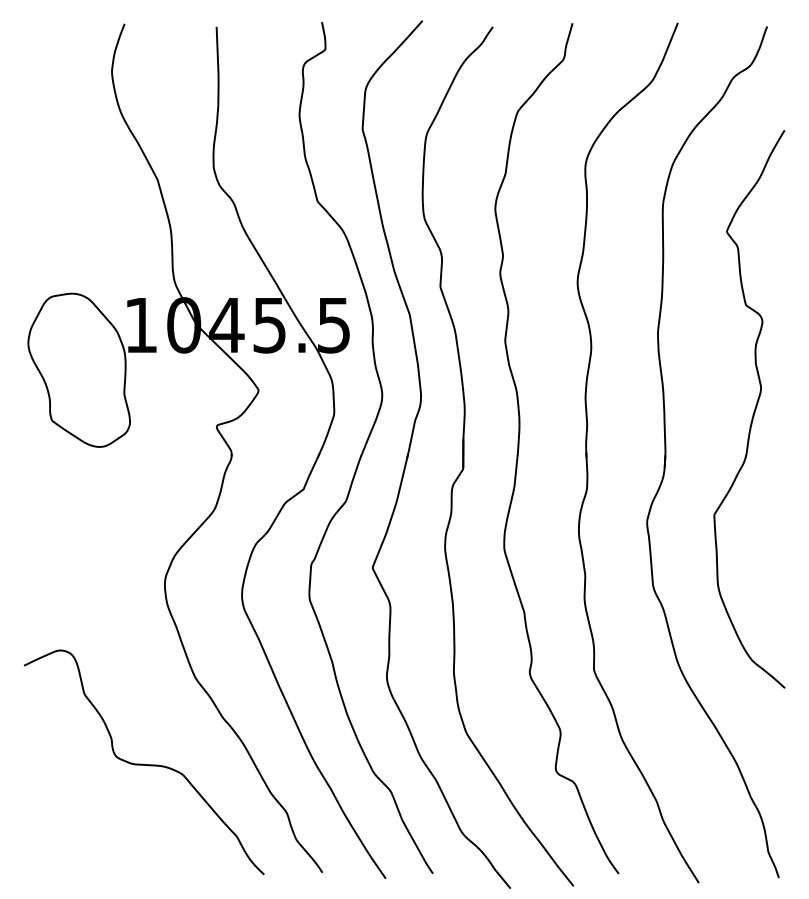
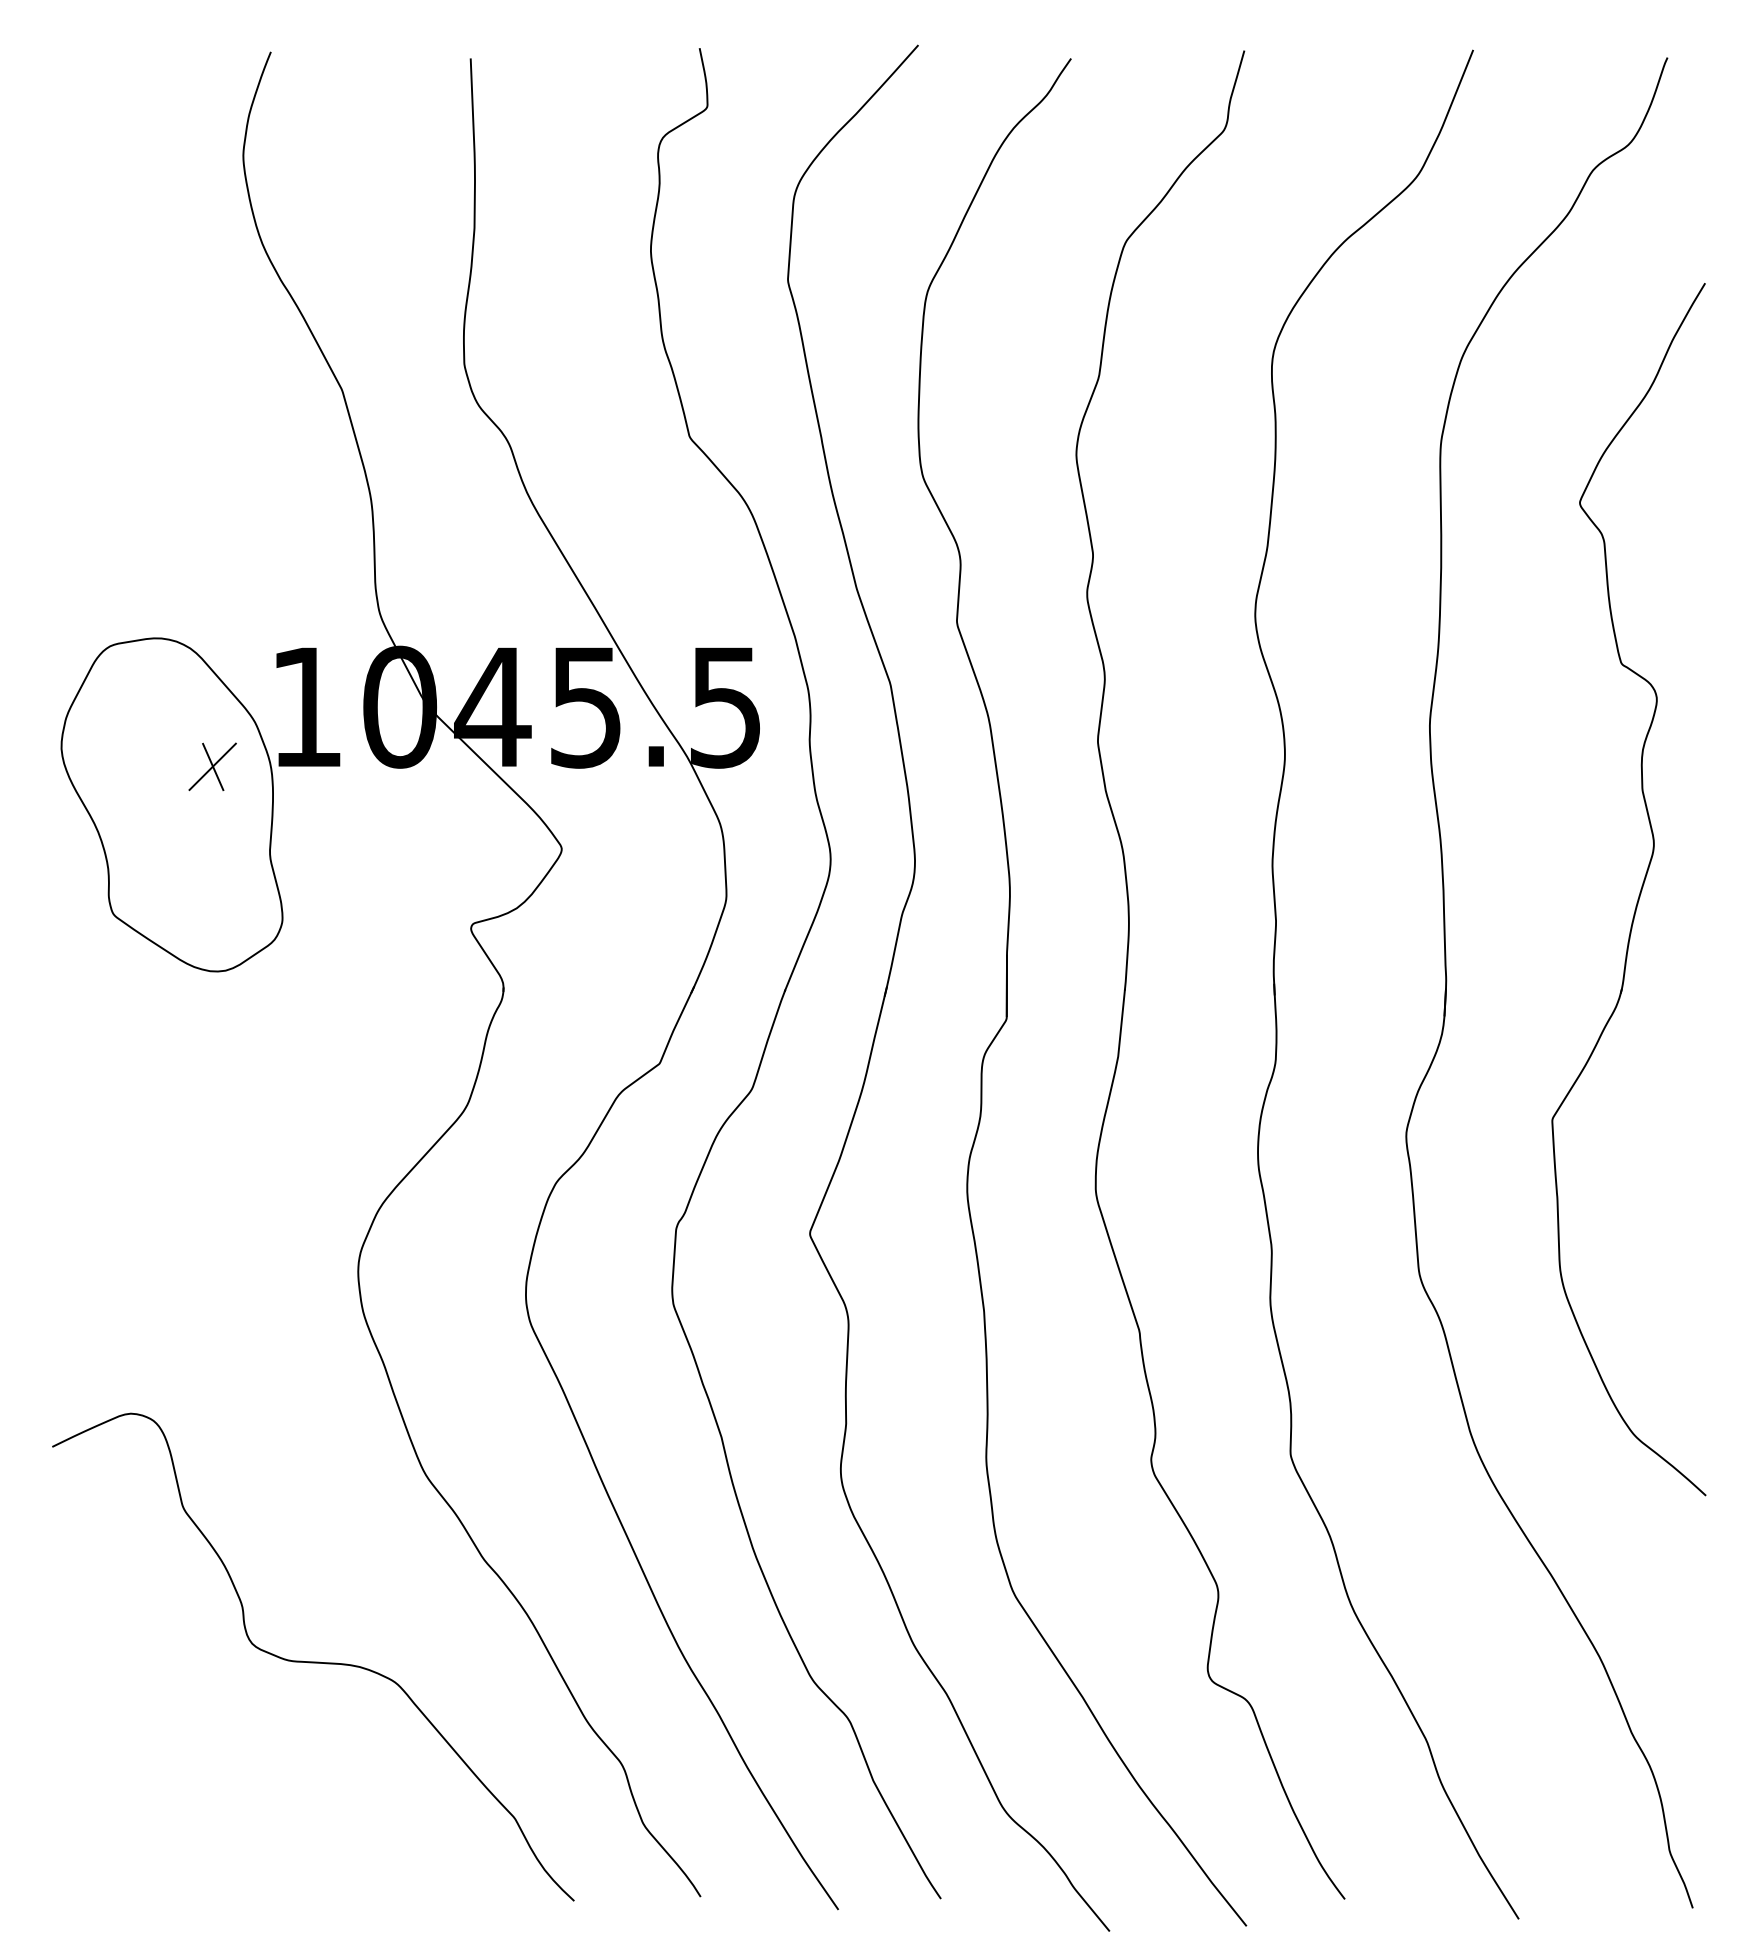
part: (97, 352) -> (211, 766), added

